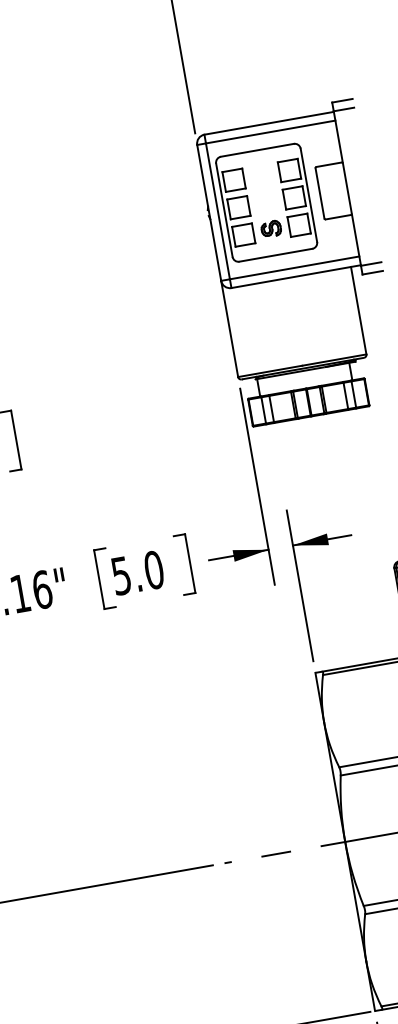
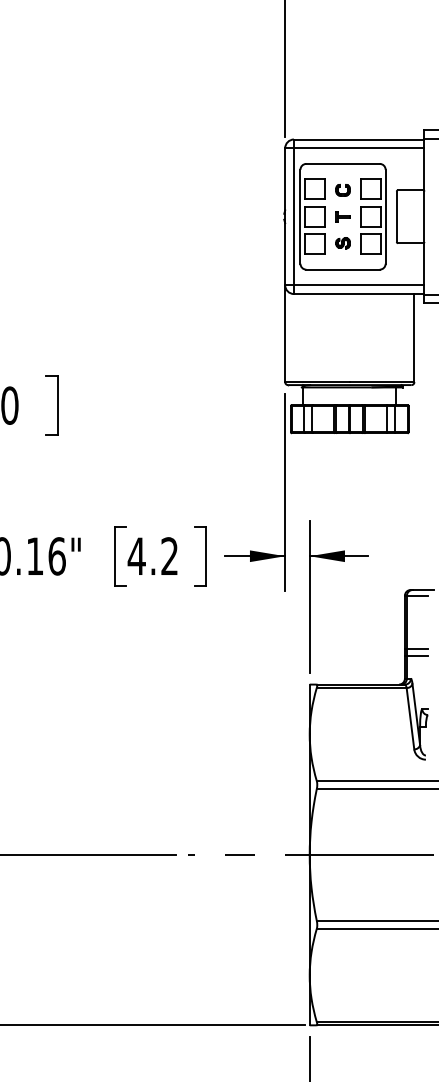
part: (261, 176) -> (342, 190), added
part: (266, 202) -> (342, 216), added
part: (270, 229) -> (342, 243), size x0.71
text: (136, 573) -> (152, 556), 5.0 -> 4.2

